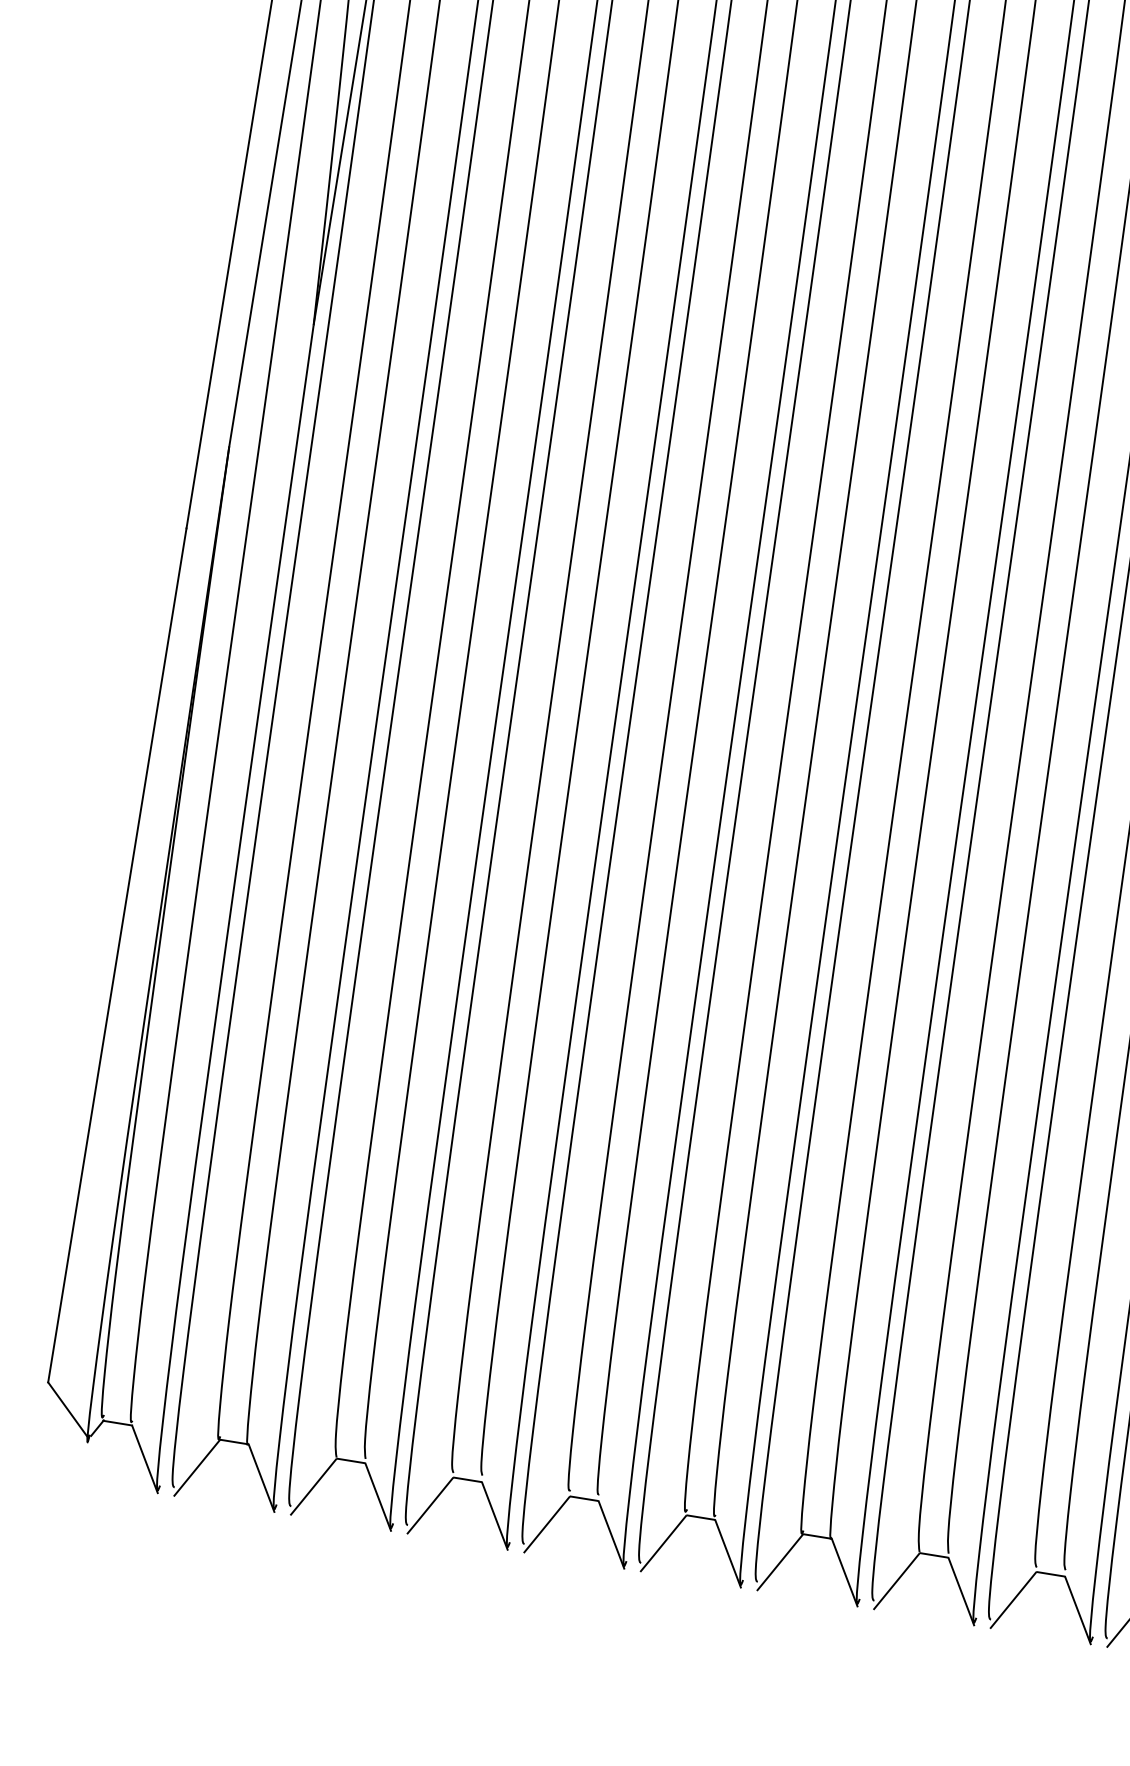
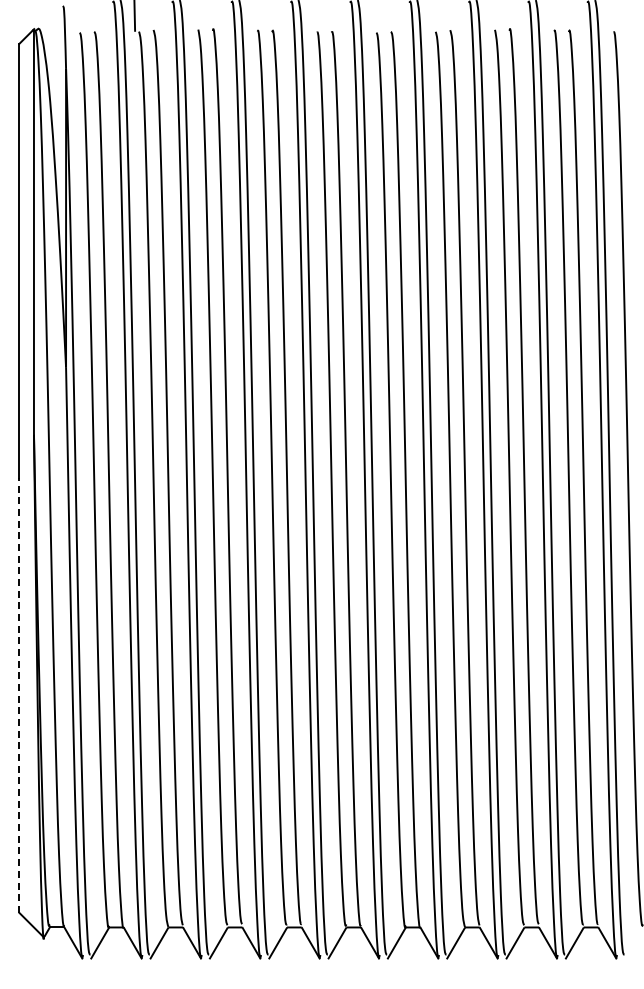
line: (117, 955) -> (19, 695), solid -> dashed

